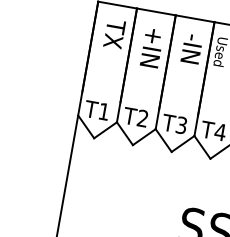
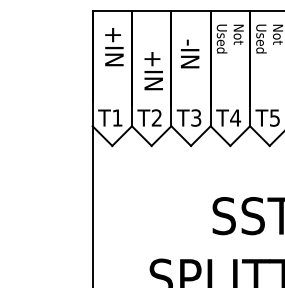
text: (113, 39) -> (114, 45), TX -> +IN
text: (151, 48) -> (153, 71), moved
text: (192, 48) -> (190, 53), moved

